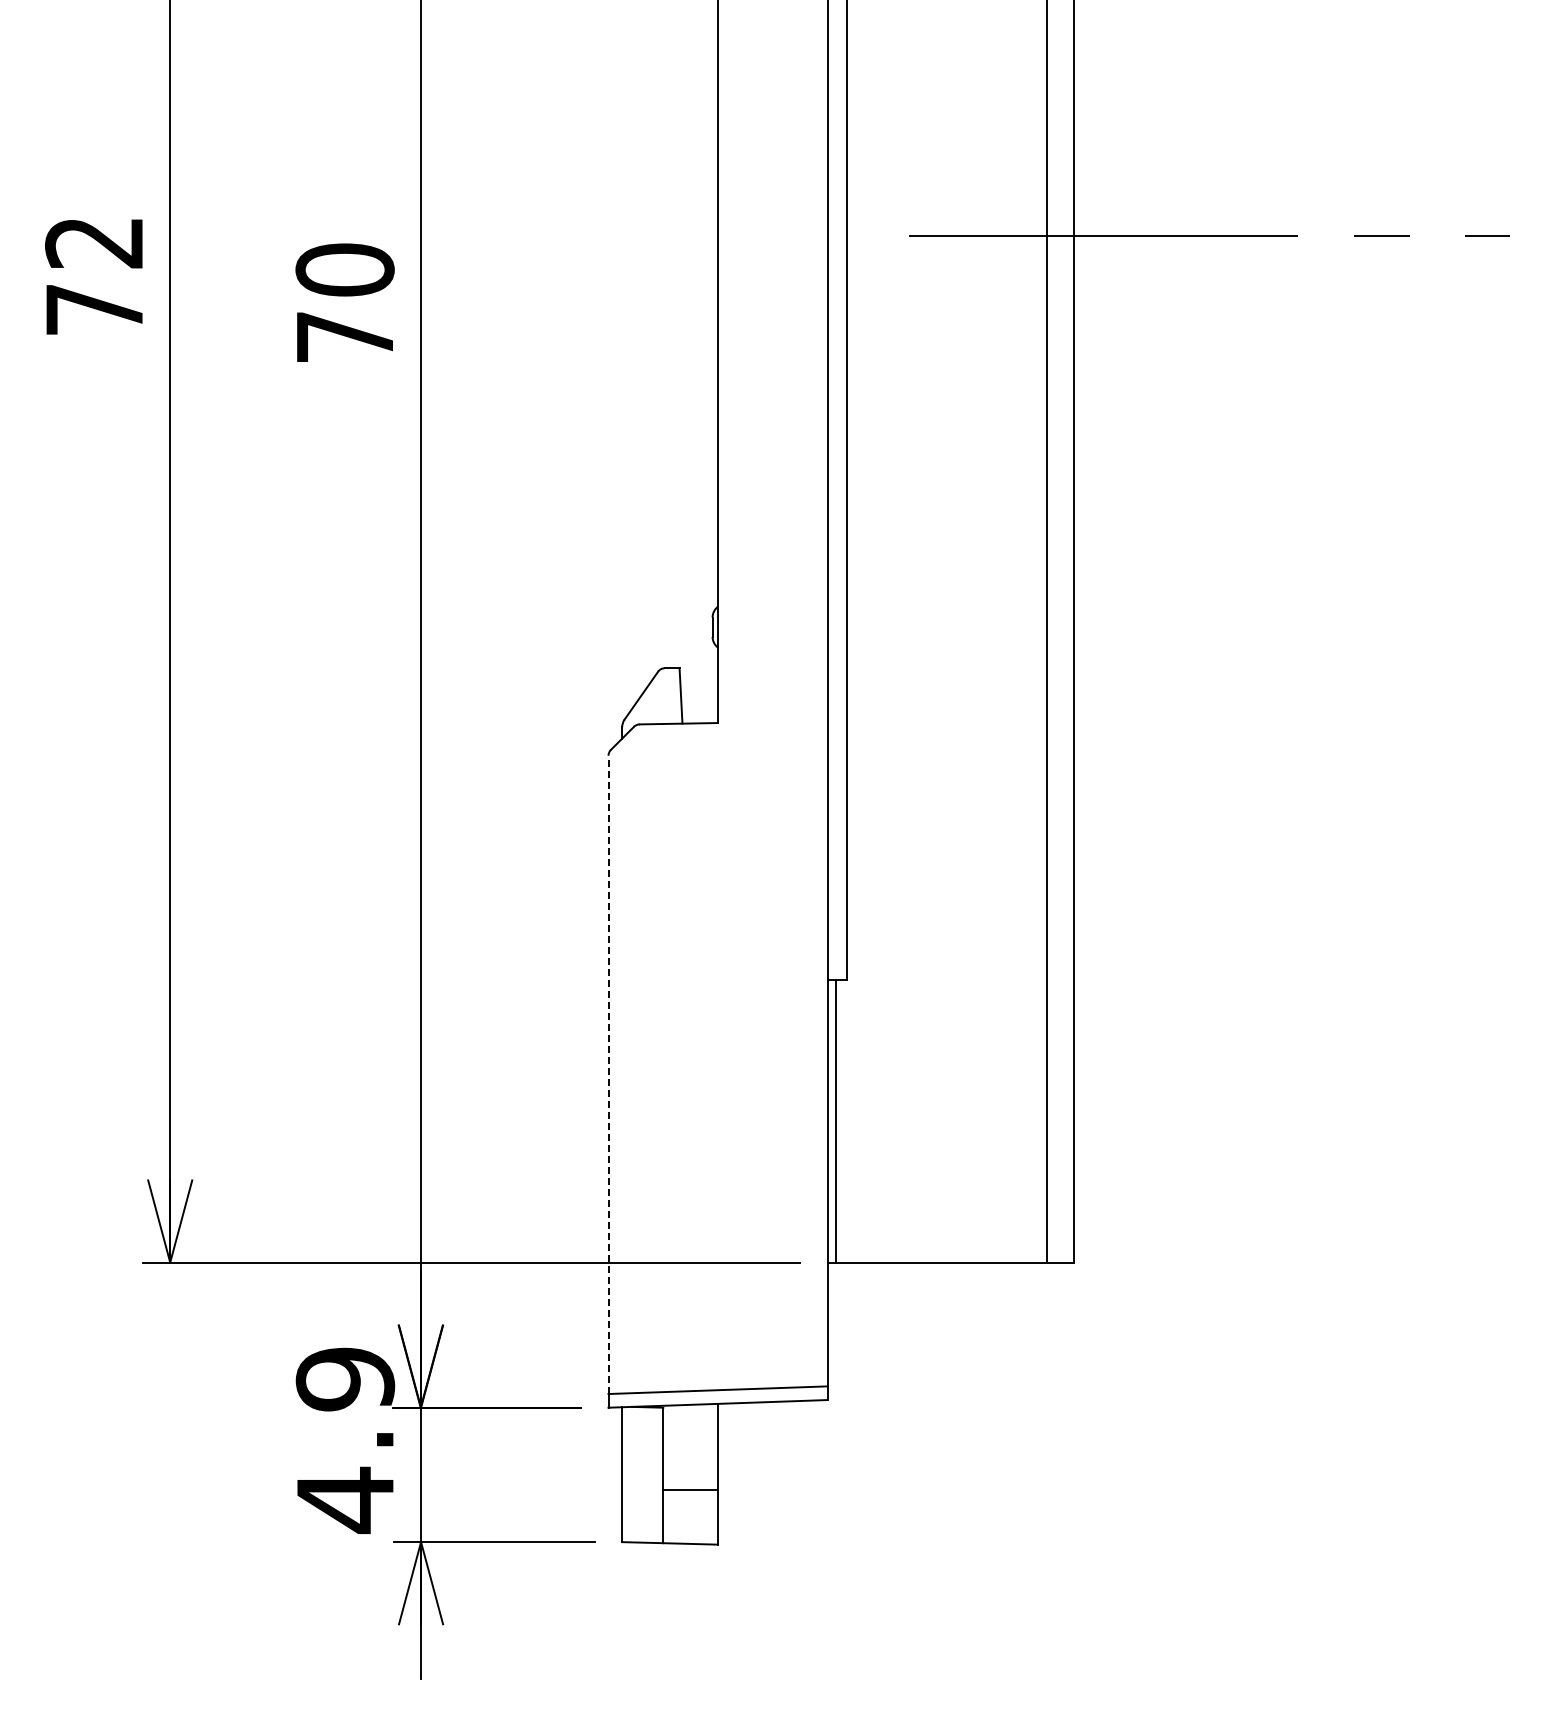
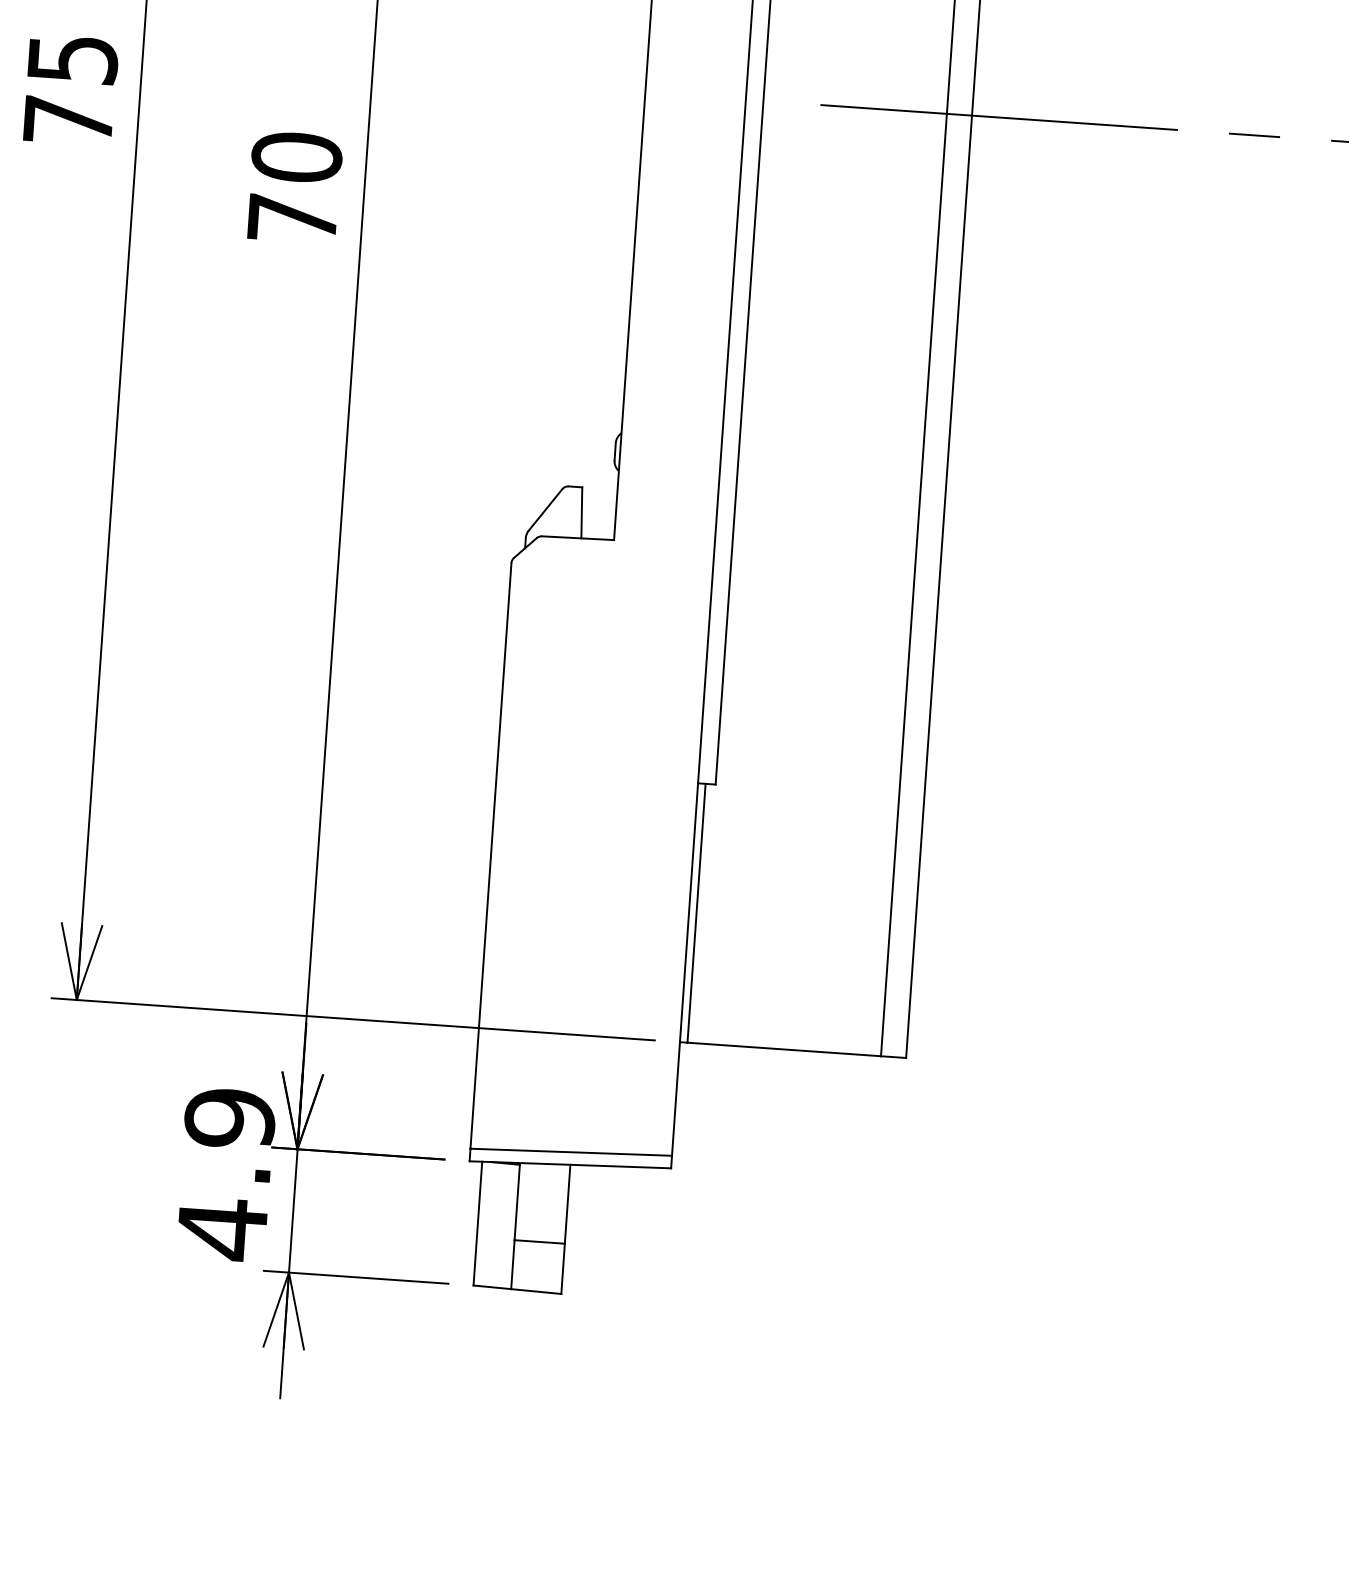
text: (94, 243) -> (72, 60), 72 -> 75
text: (344, 302) -> (294, 187), moved
line: (608, 1074) -> (490, 855), dashed -> solid

